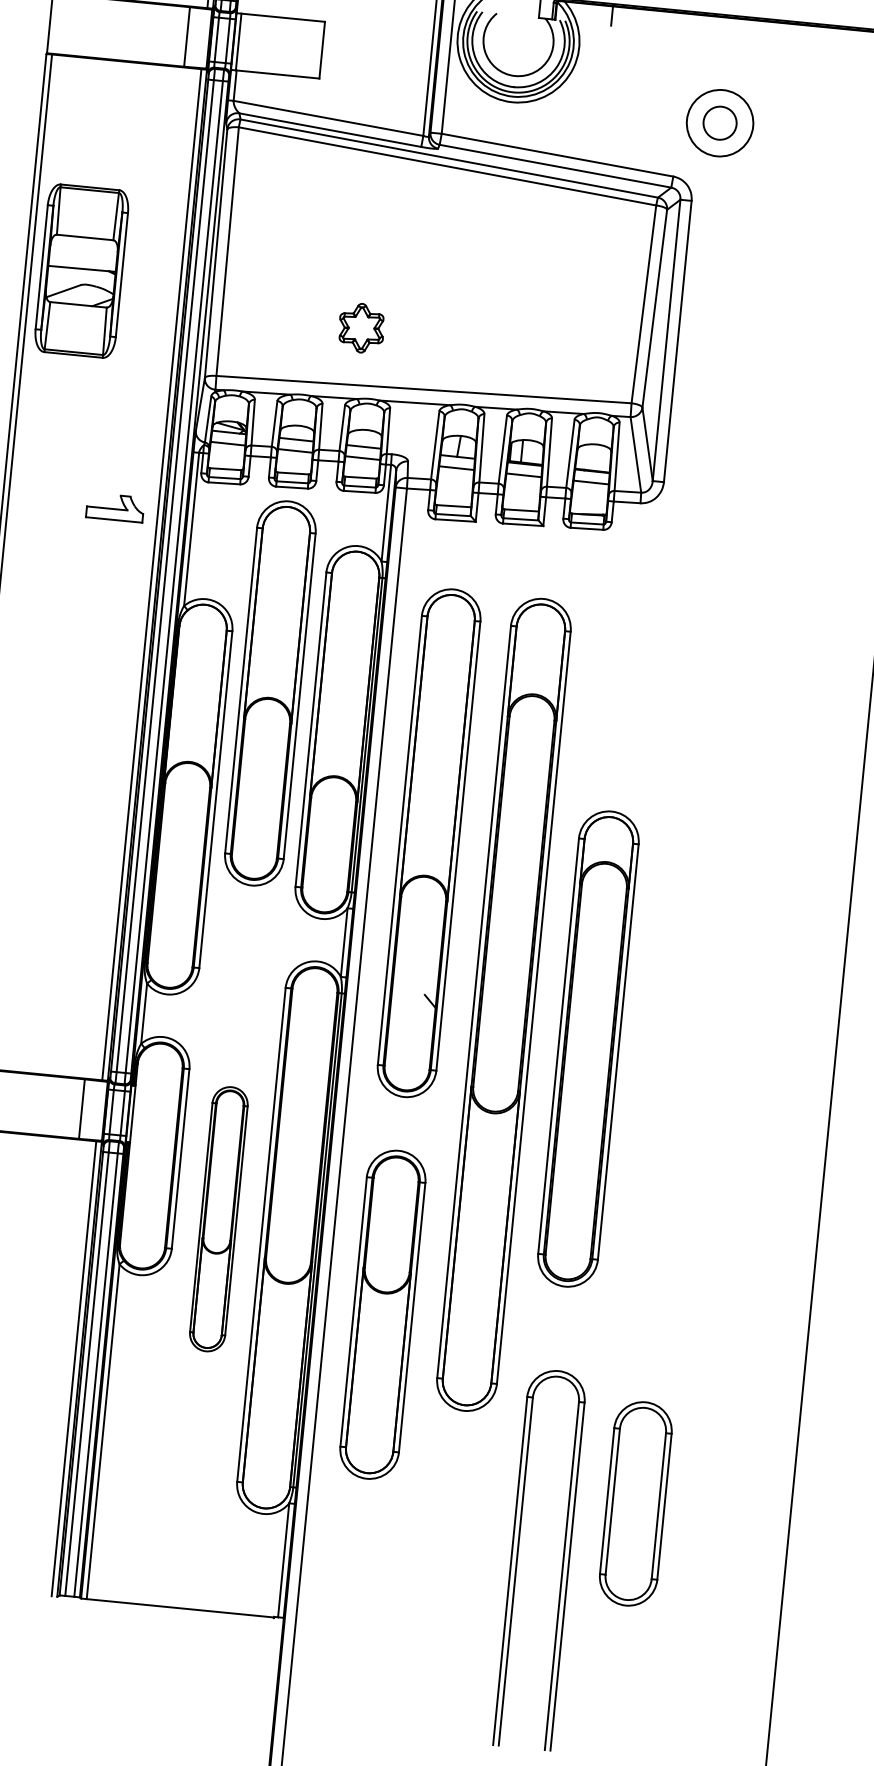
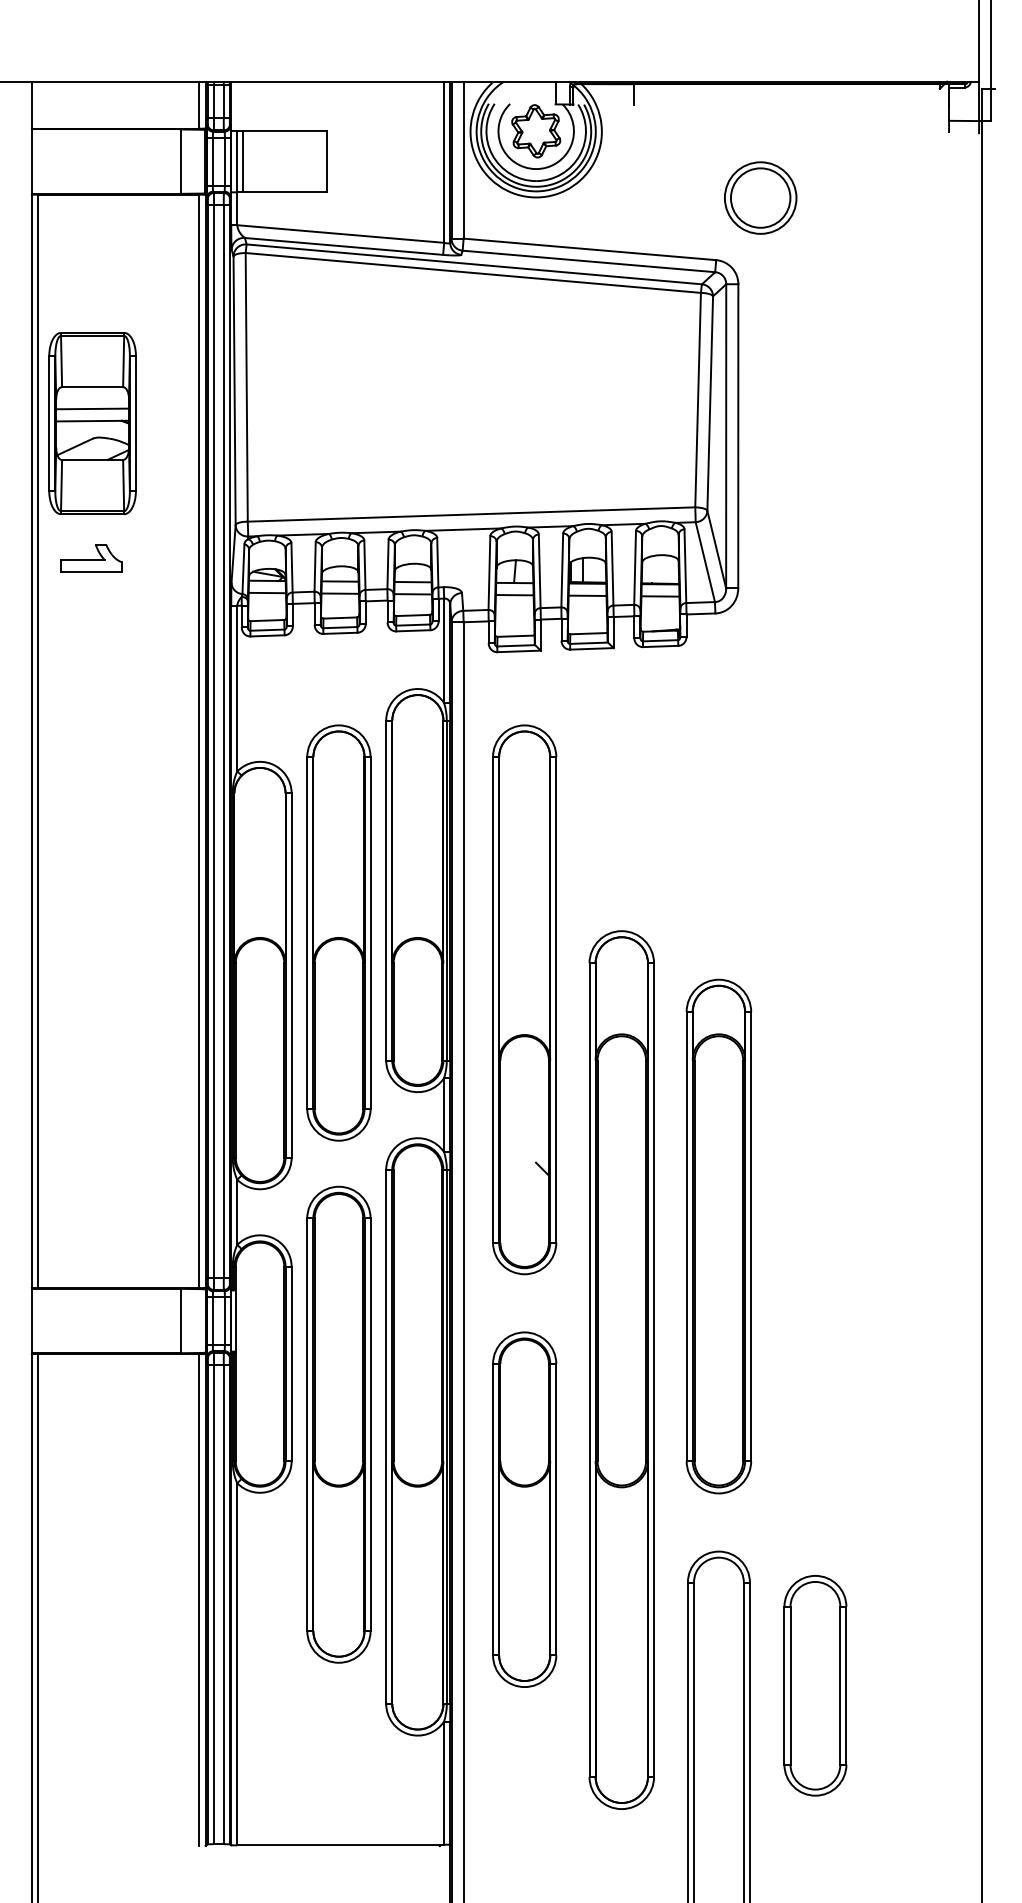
line: (245, 42) -> (243, 161), added
circle: (719, 122) -> (760, 197), size x1.67
line: (83, 257) -> (92, 408), added
part: (361, 328) -> (536, 131), moved
part: (115, 507) -> (91, 558), moved
part: (270, 692) -> (338, 932), moved
part: (503, 1004) -> (621, 1369), moved
part: (588, 1048) -> (718, 1236), moved
part: (218, 1219) -> (338, 1424), size x1.67

